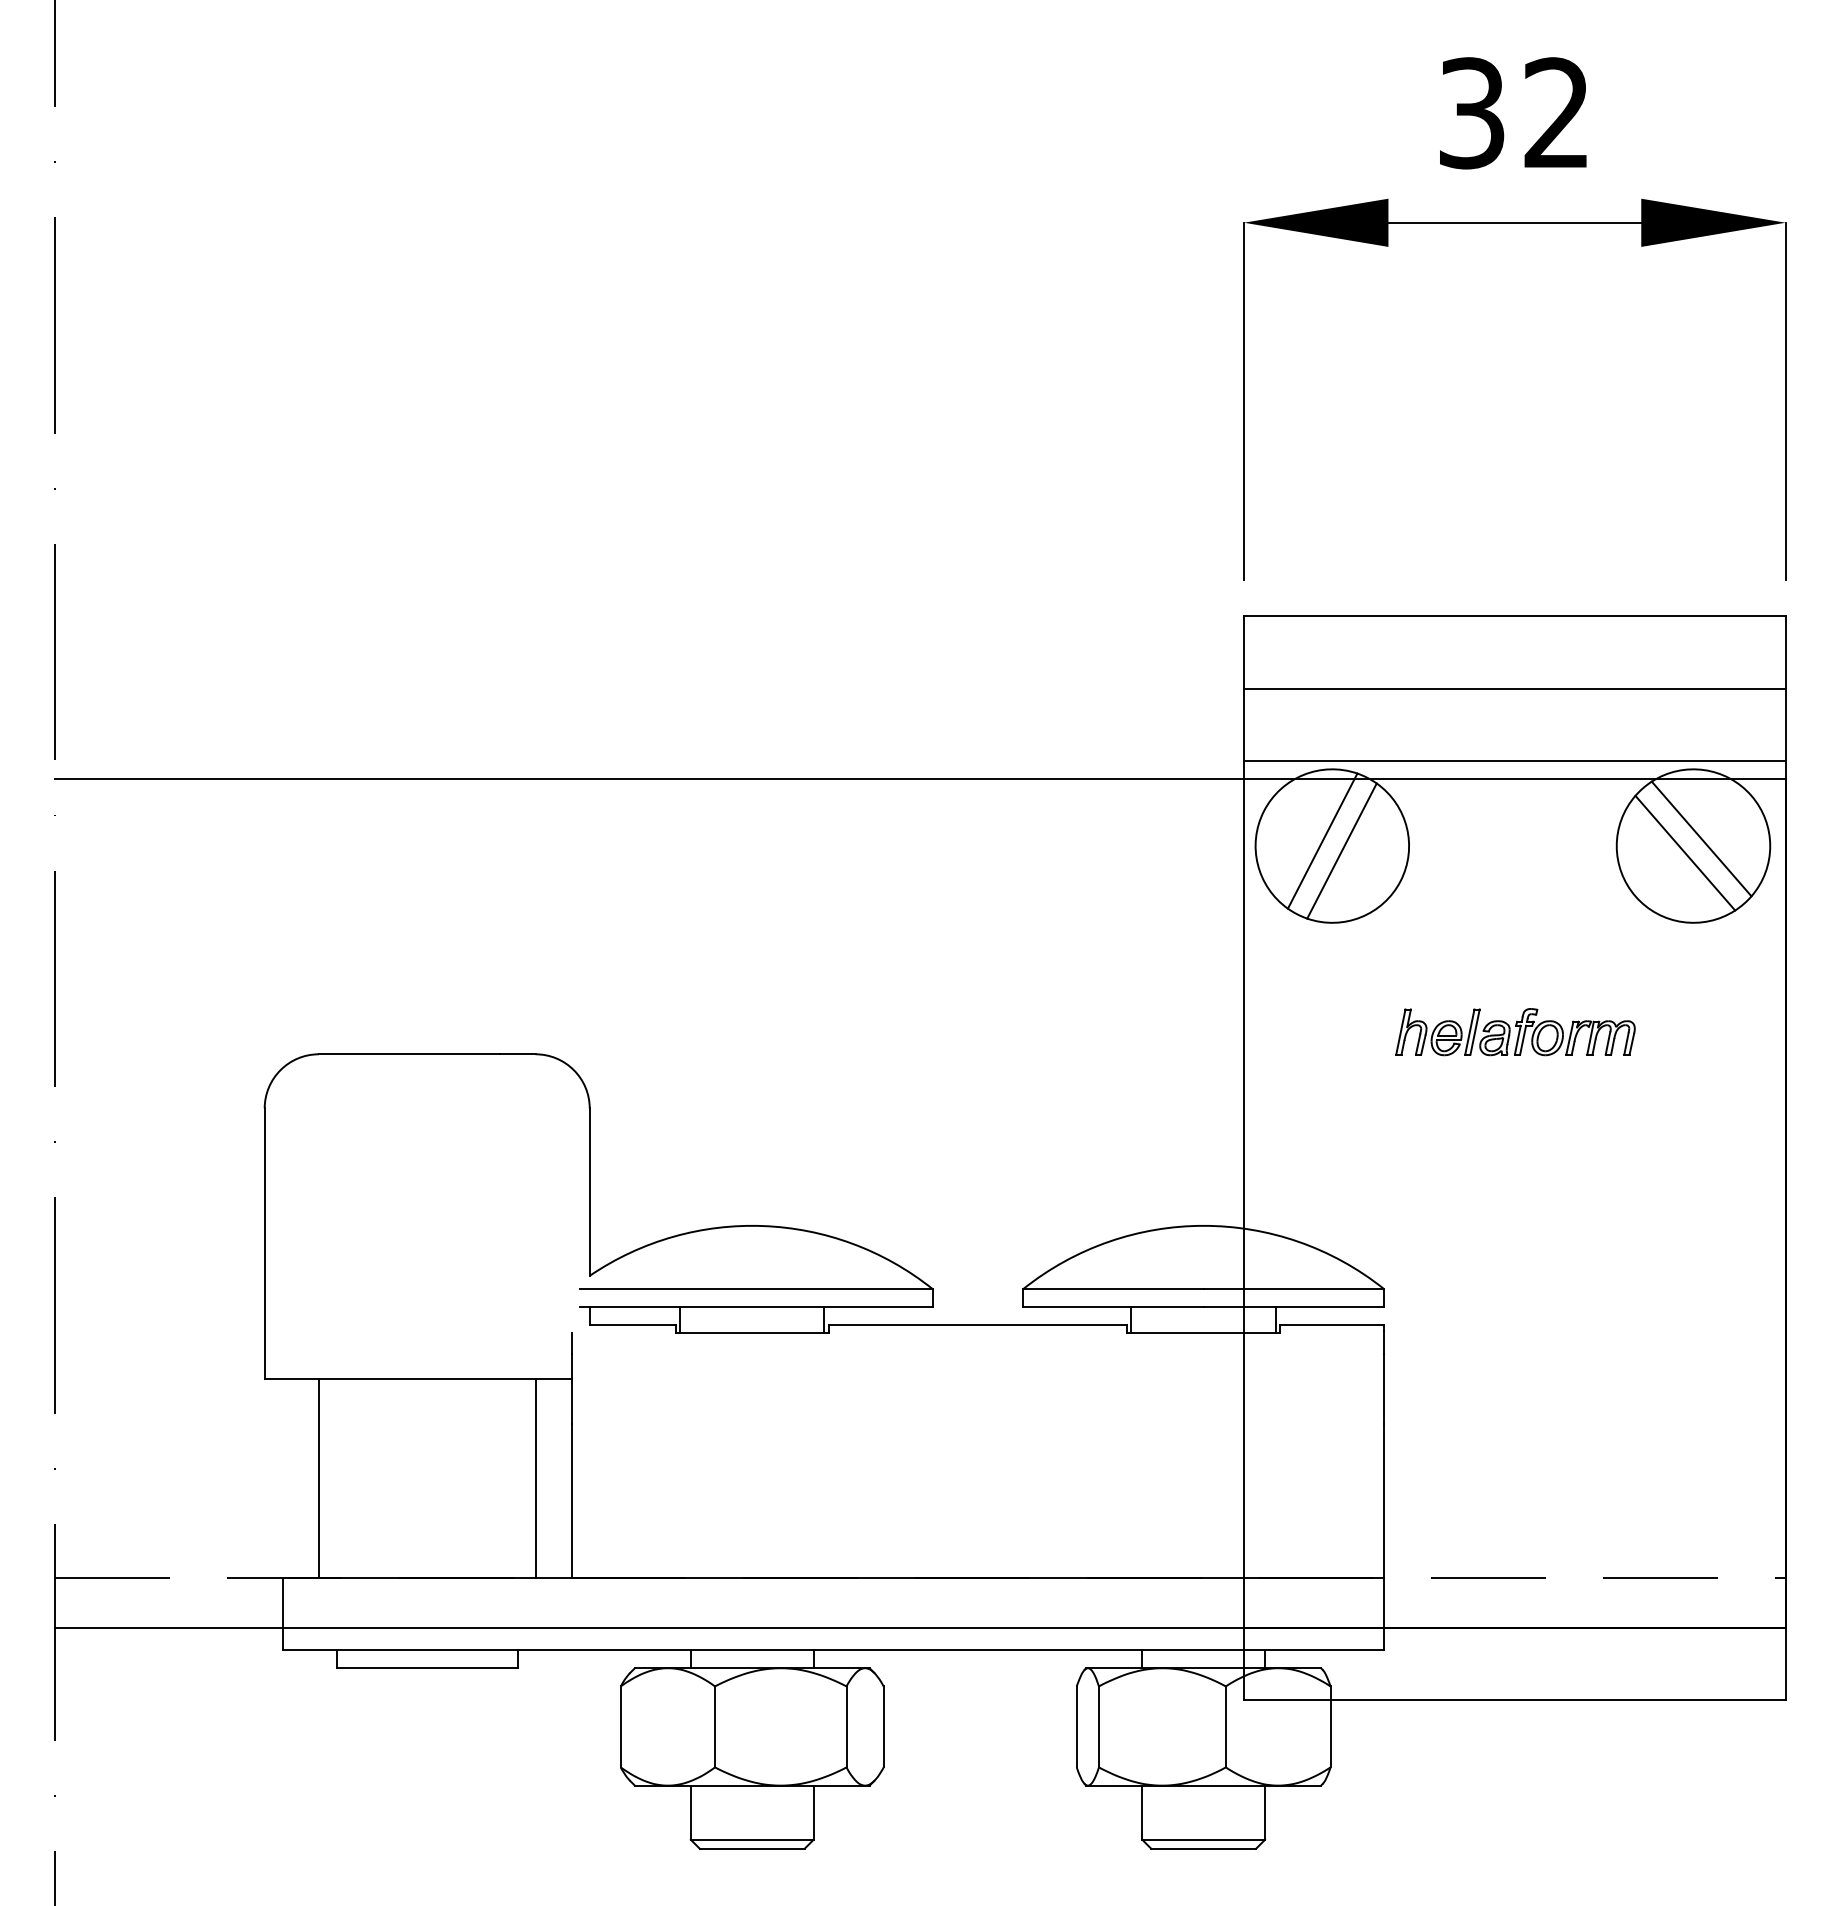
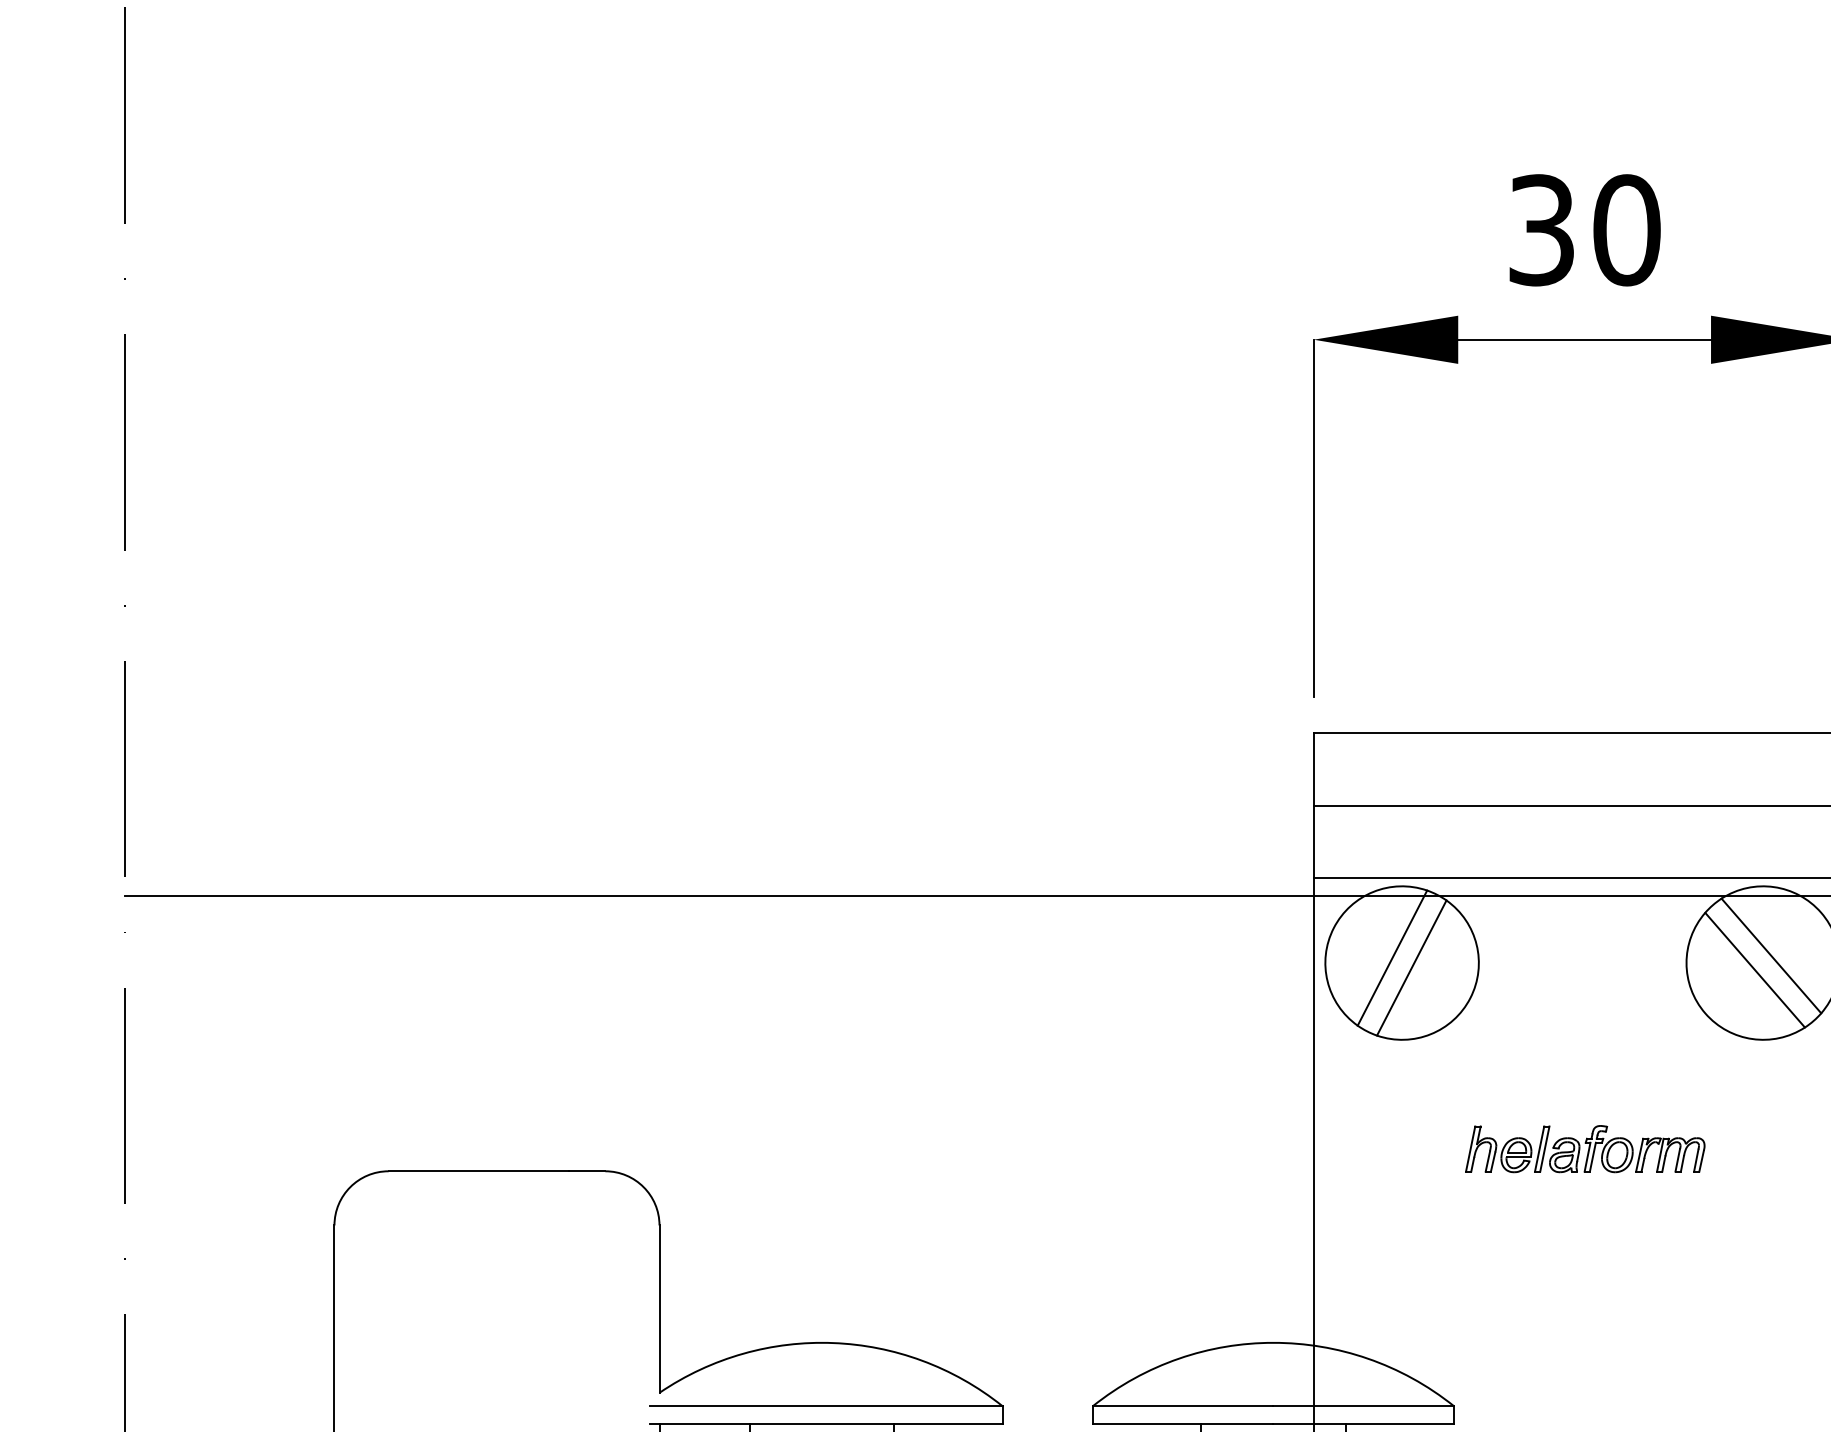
text: (1556, 113) -> (1626, 230), 32 -> 30

